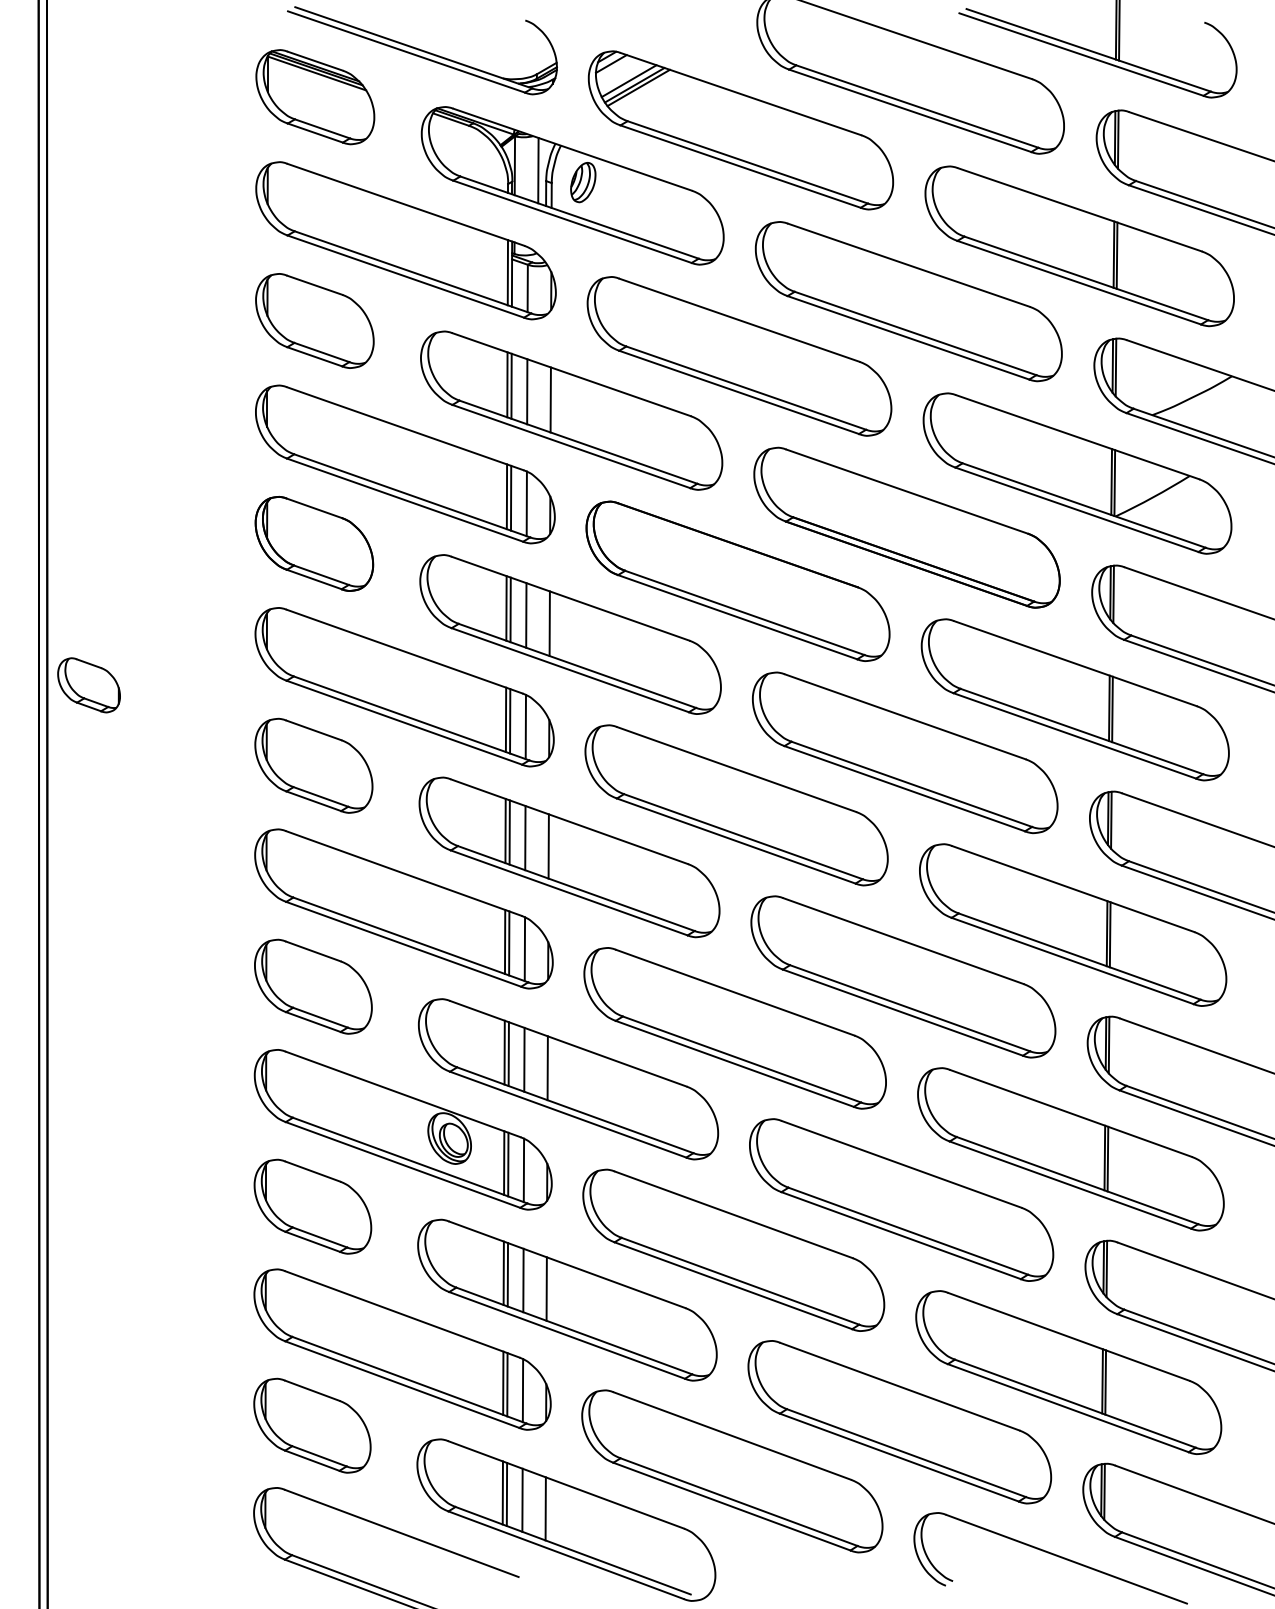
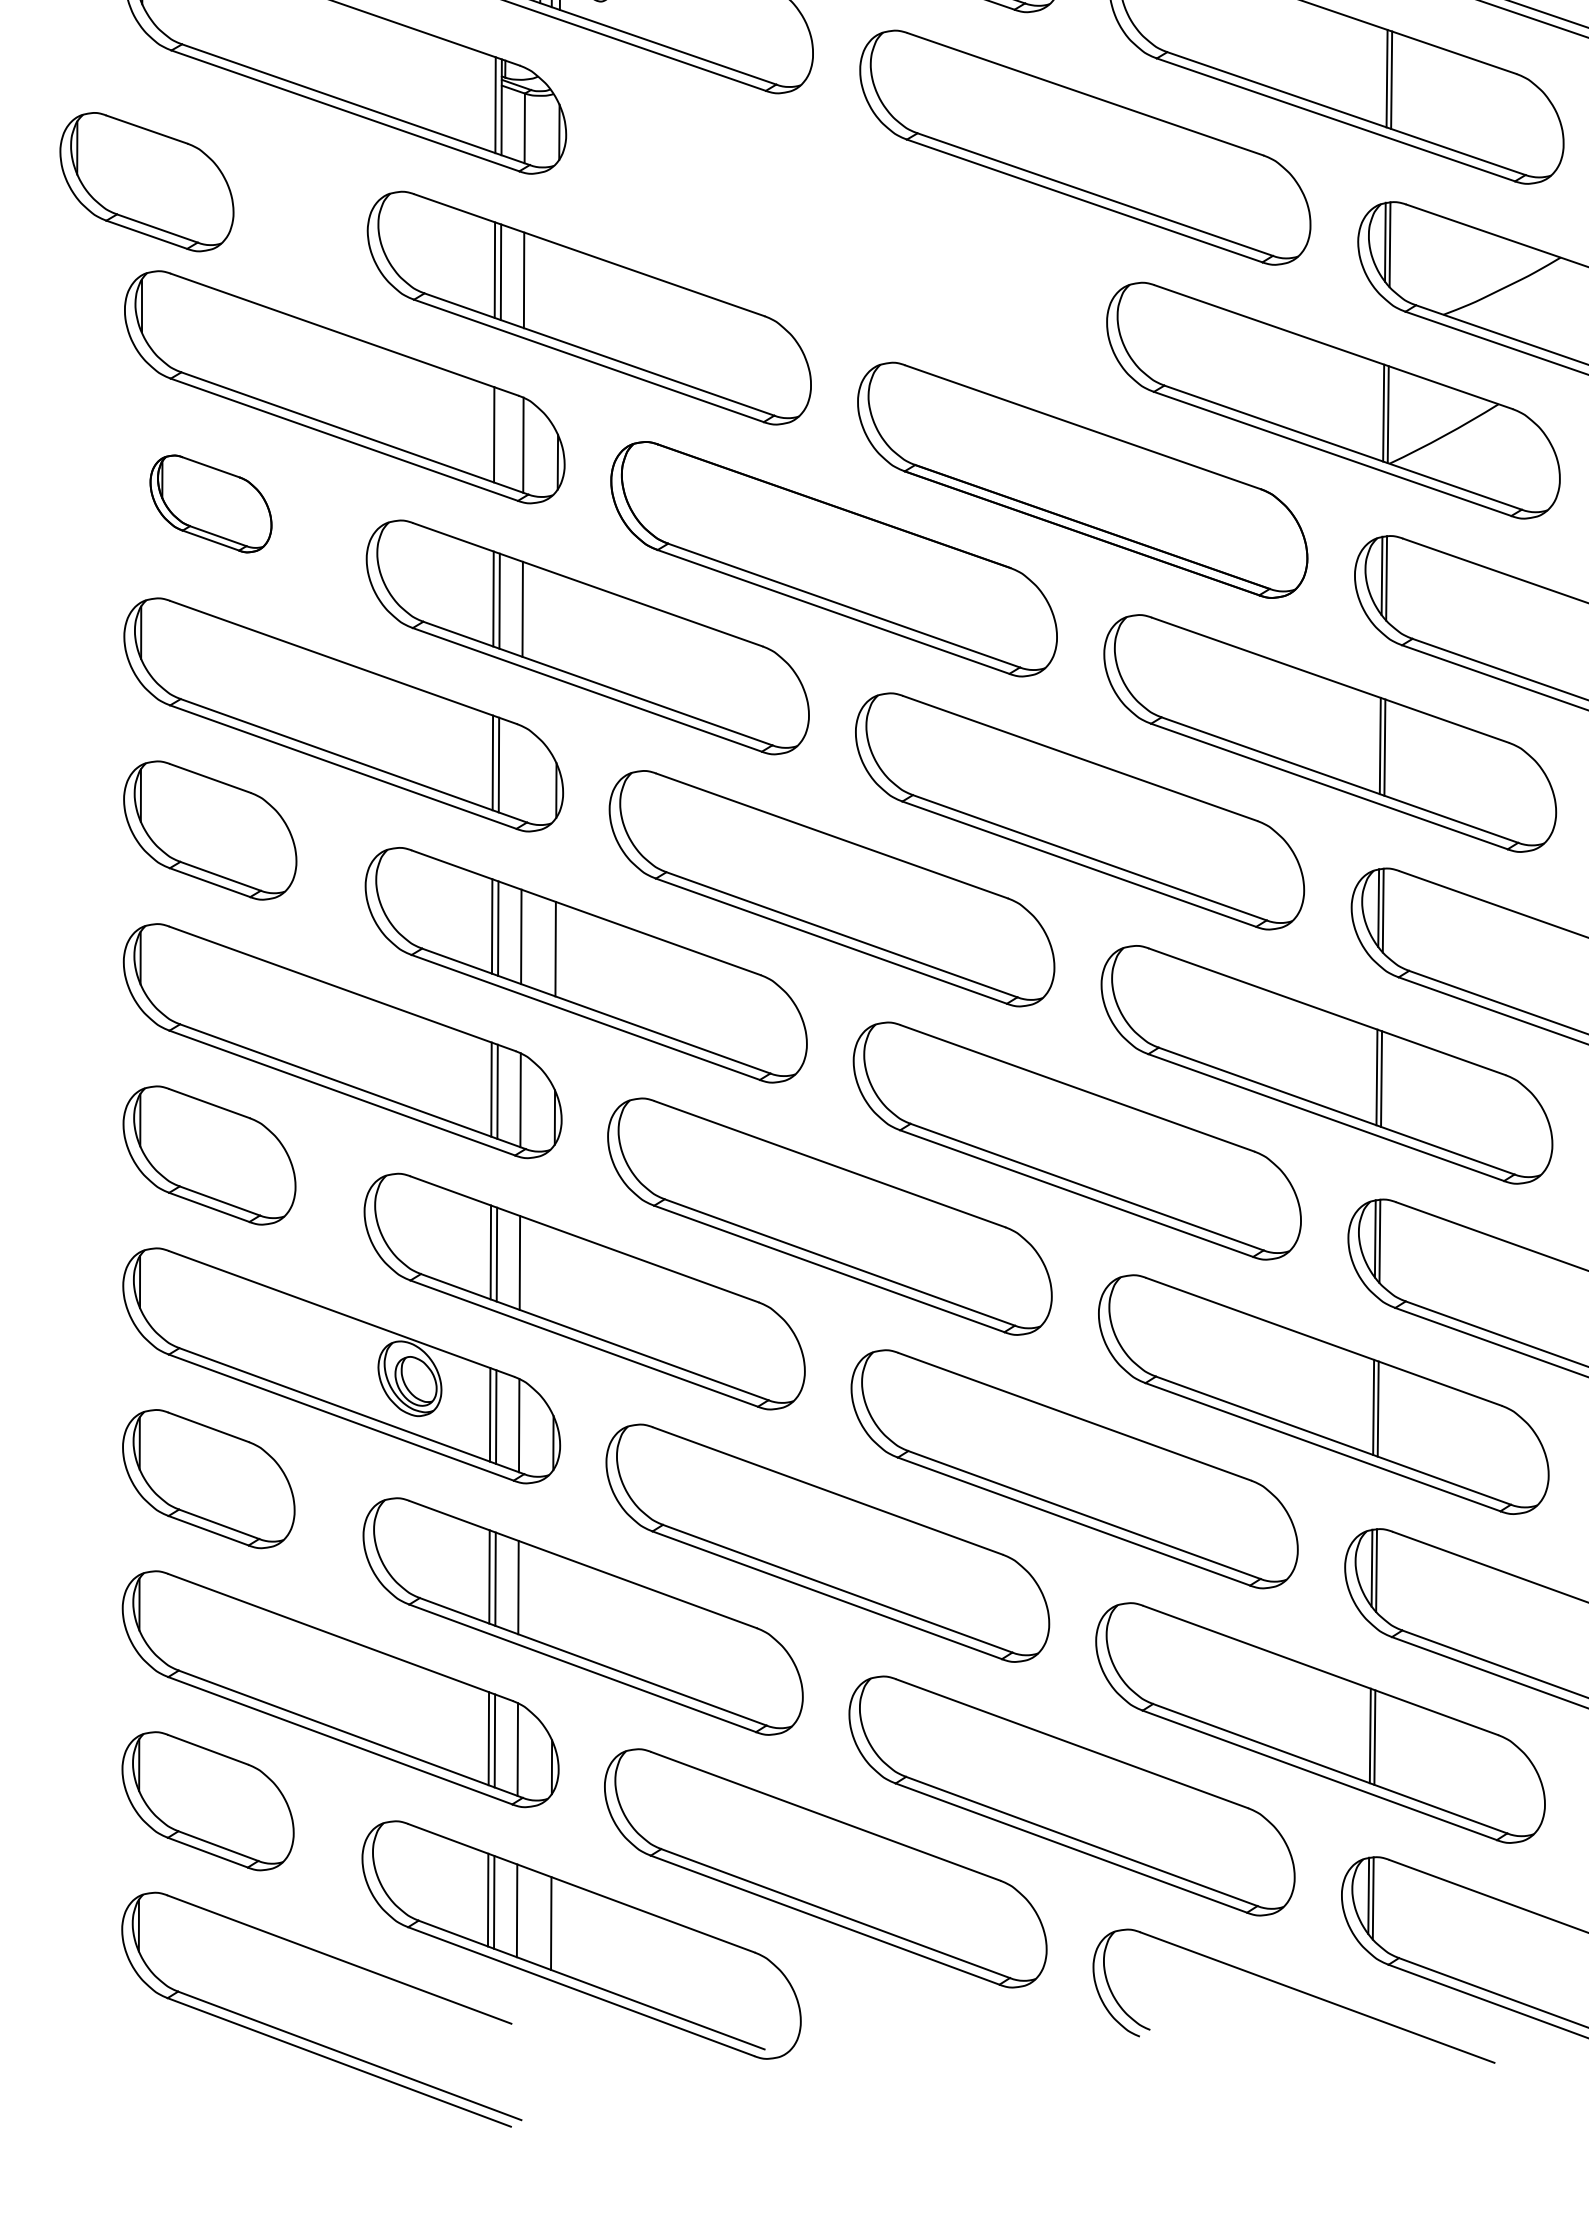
part: (314, 320) -> (146, 181), moved
part: (739, 356) -> (836, 228), removed
line: (550, 399) -> (558, 291), removed
line: (511, 497) -> (500, 435), removed
part: (314, 543) -> (211, 503), size x0.7
line: (549, 623) -> (556, 621), removed
line: (525, 726) -> (521, 772), removed
line: (547, 1068) -> (553, 1275), removed
line: (546, 1288) -> (552, 1599), removed

